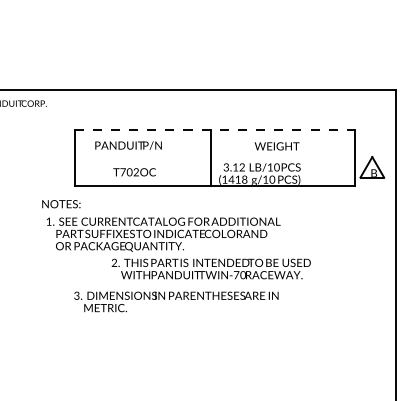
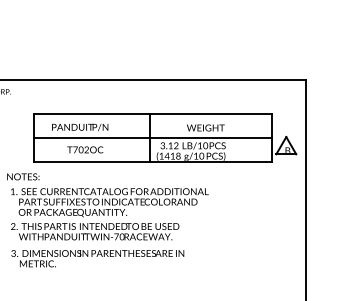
line: (215, 129) -> (153, 113), dashed -> solid
line: (214, 157) -> (152, 137), added
text: (210, 268) -> (94, 231), moved
text: (176, 301) -> (97, 258), moved

